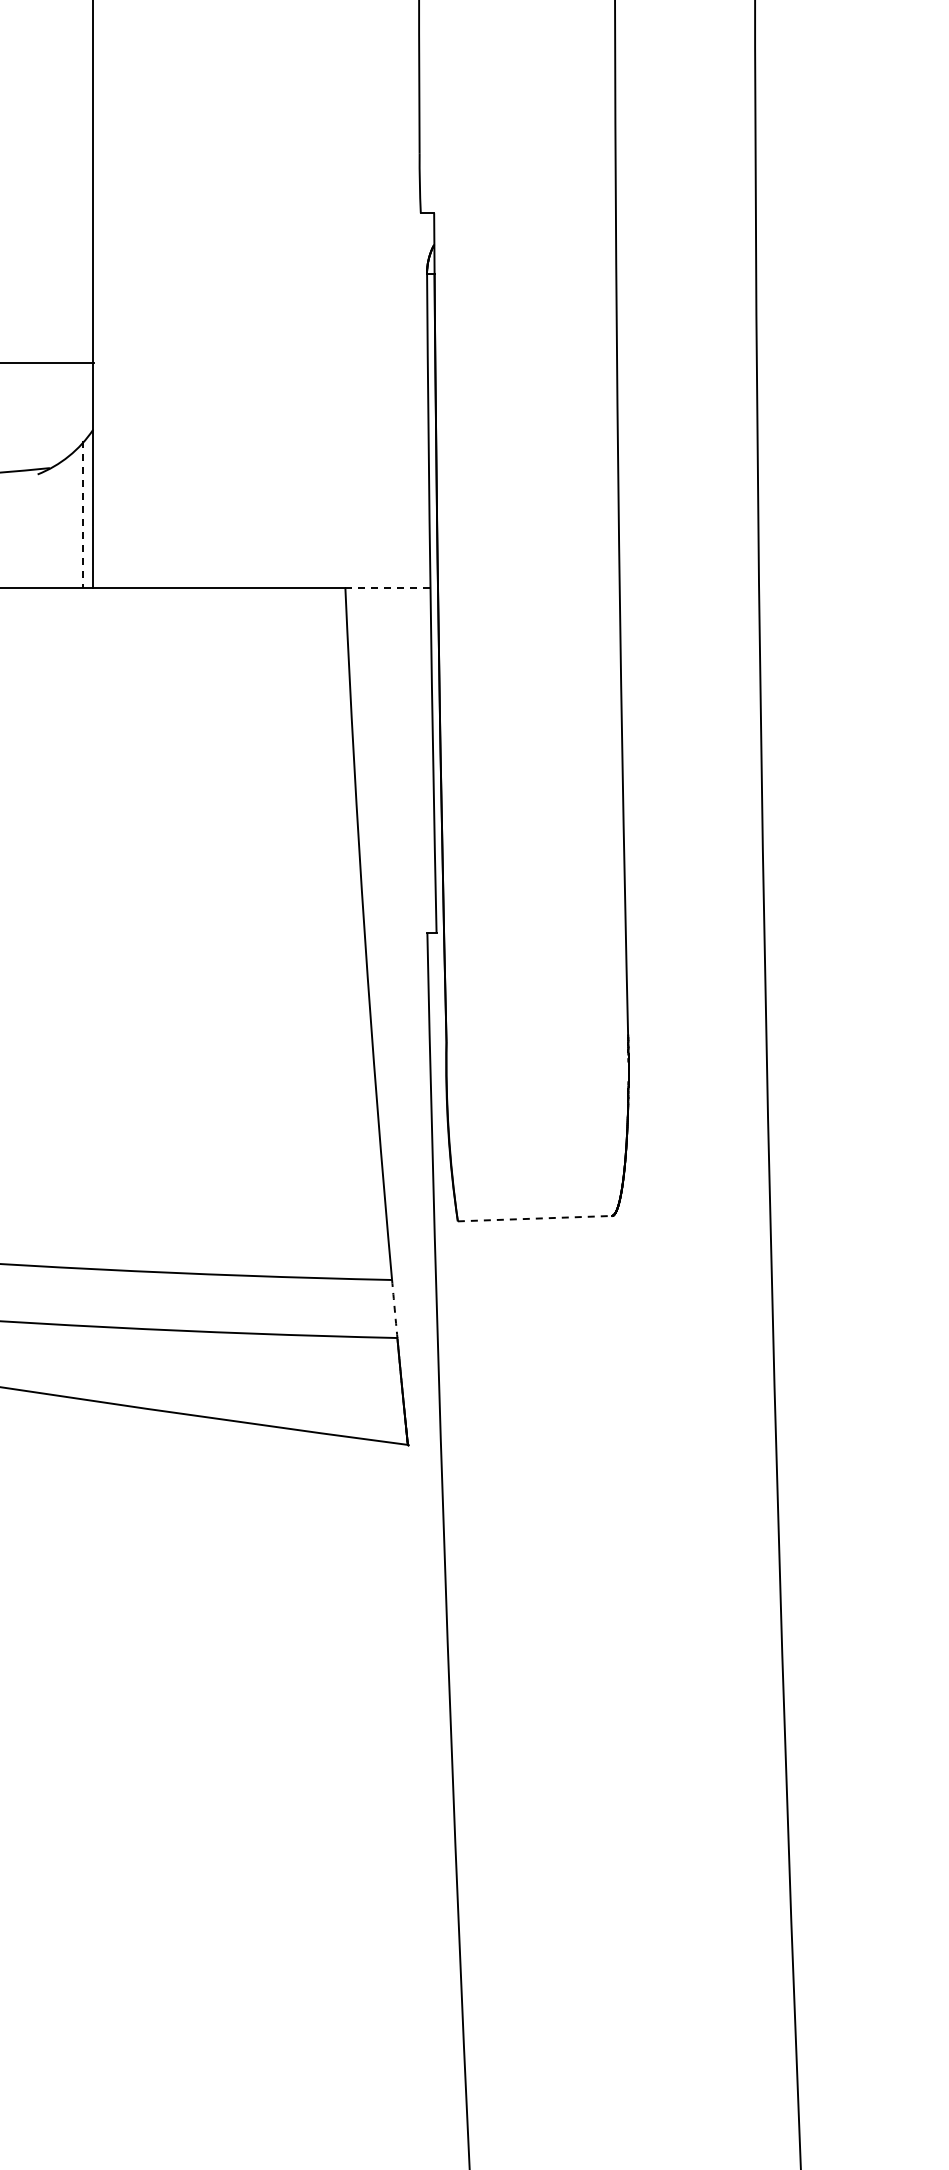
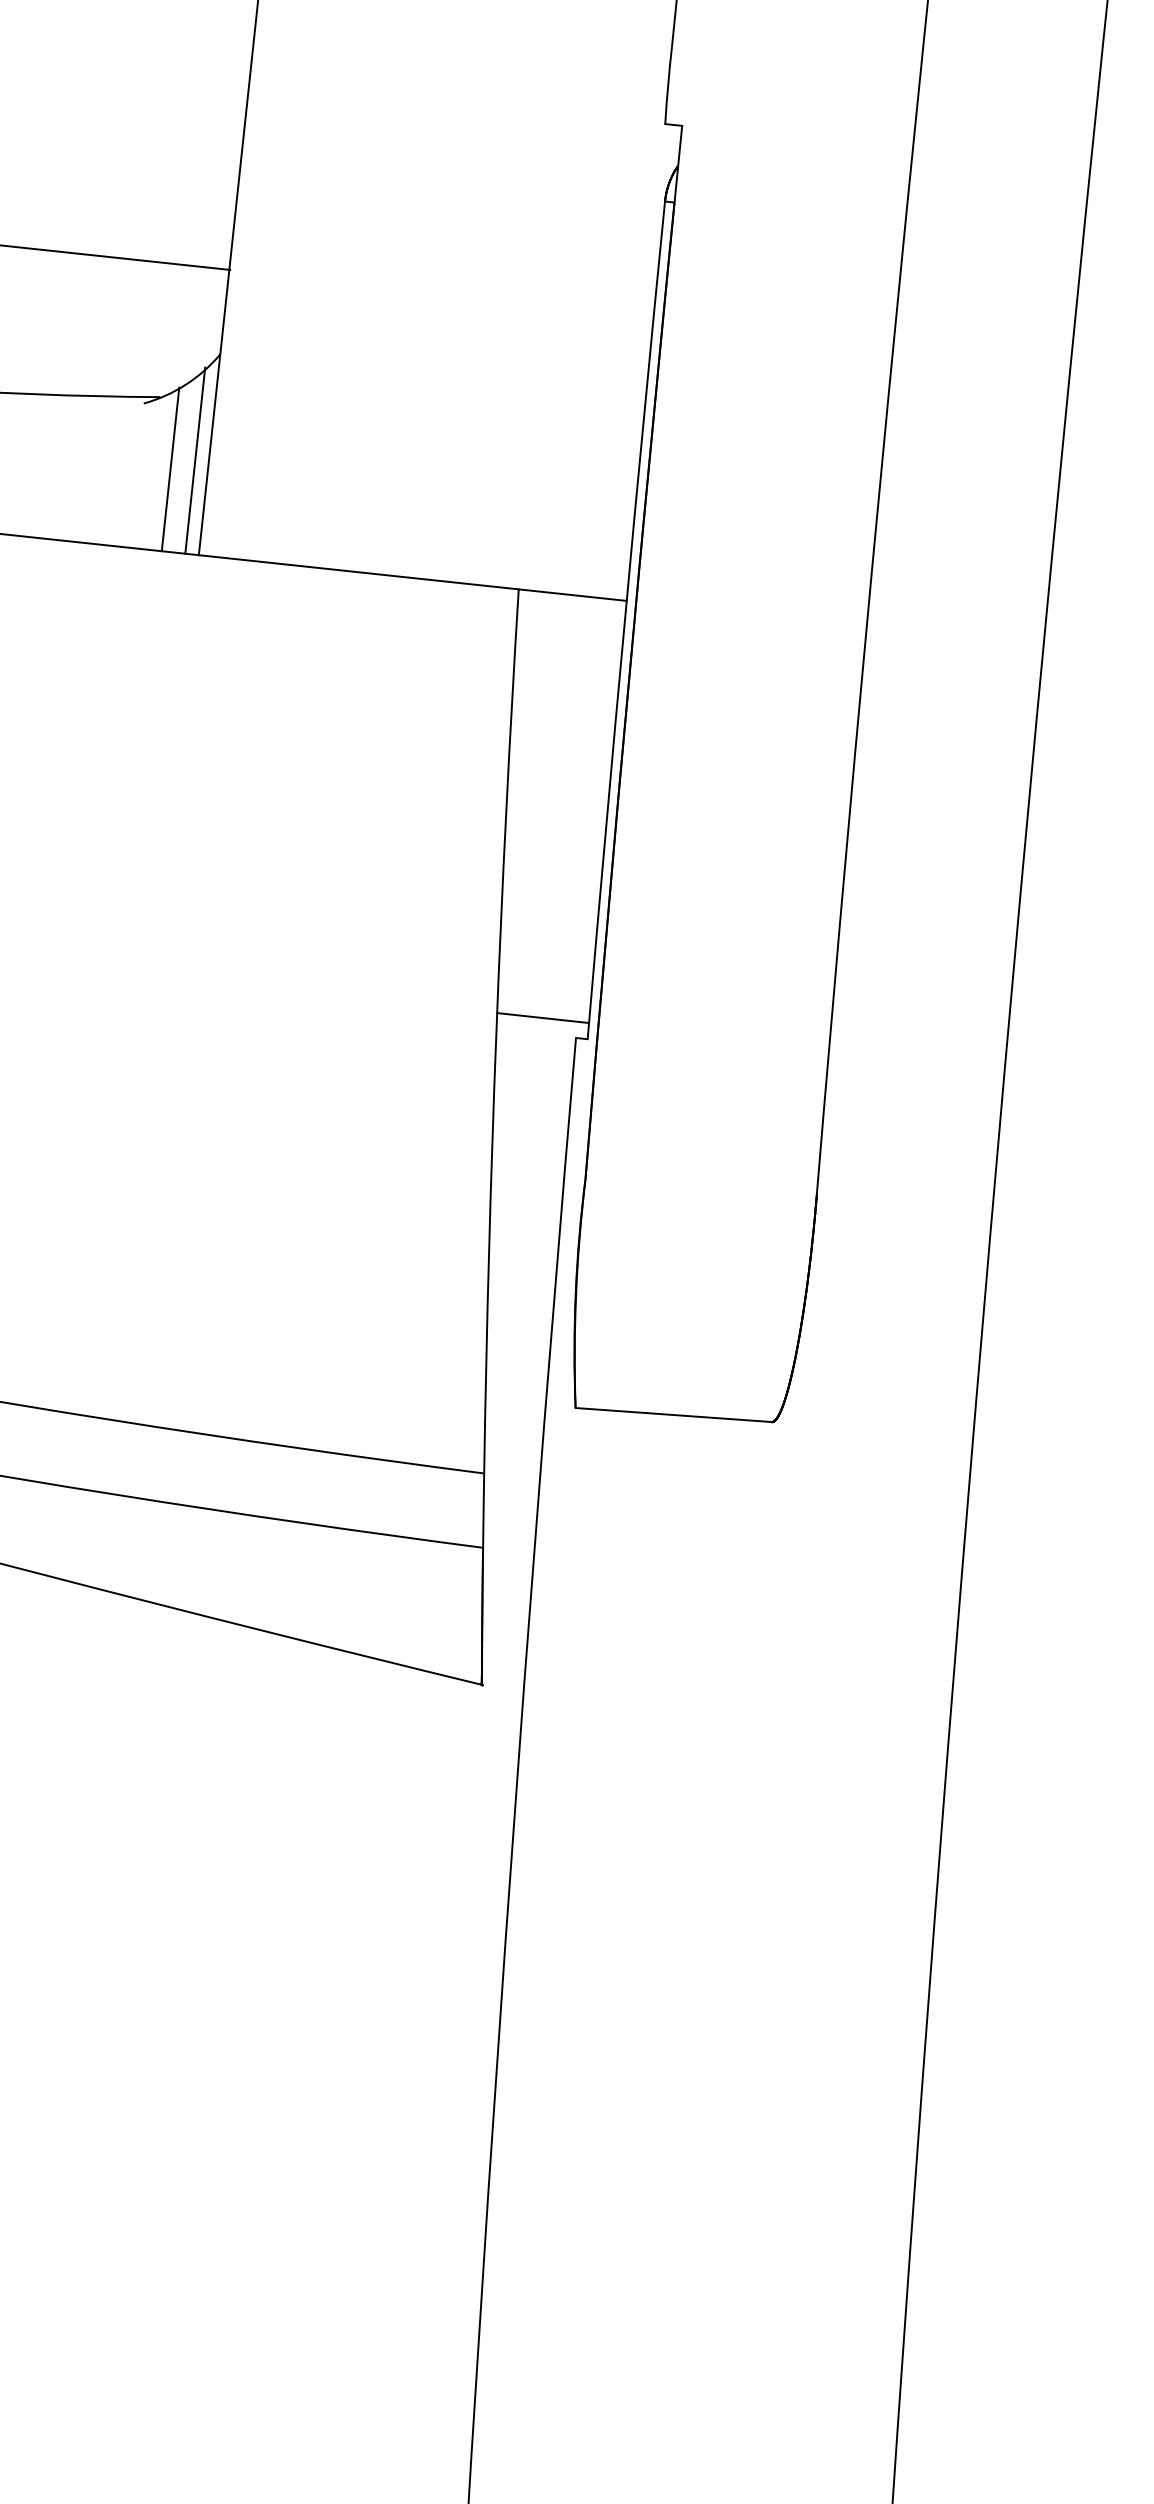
line: (82, 515) -> (195, 461), dashed -> solid
line: (64, 523) -> (171, 469), added
line: (387, 588) -> (572, 595), dashed -> solid
line: (399, 920) -> (542, 1018), added
line: (535, 1218) -> (674, 1414), dashed -> solid
arc: (394, 1309) -> (483, 1511), dashed -> solid

